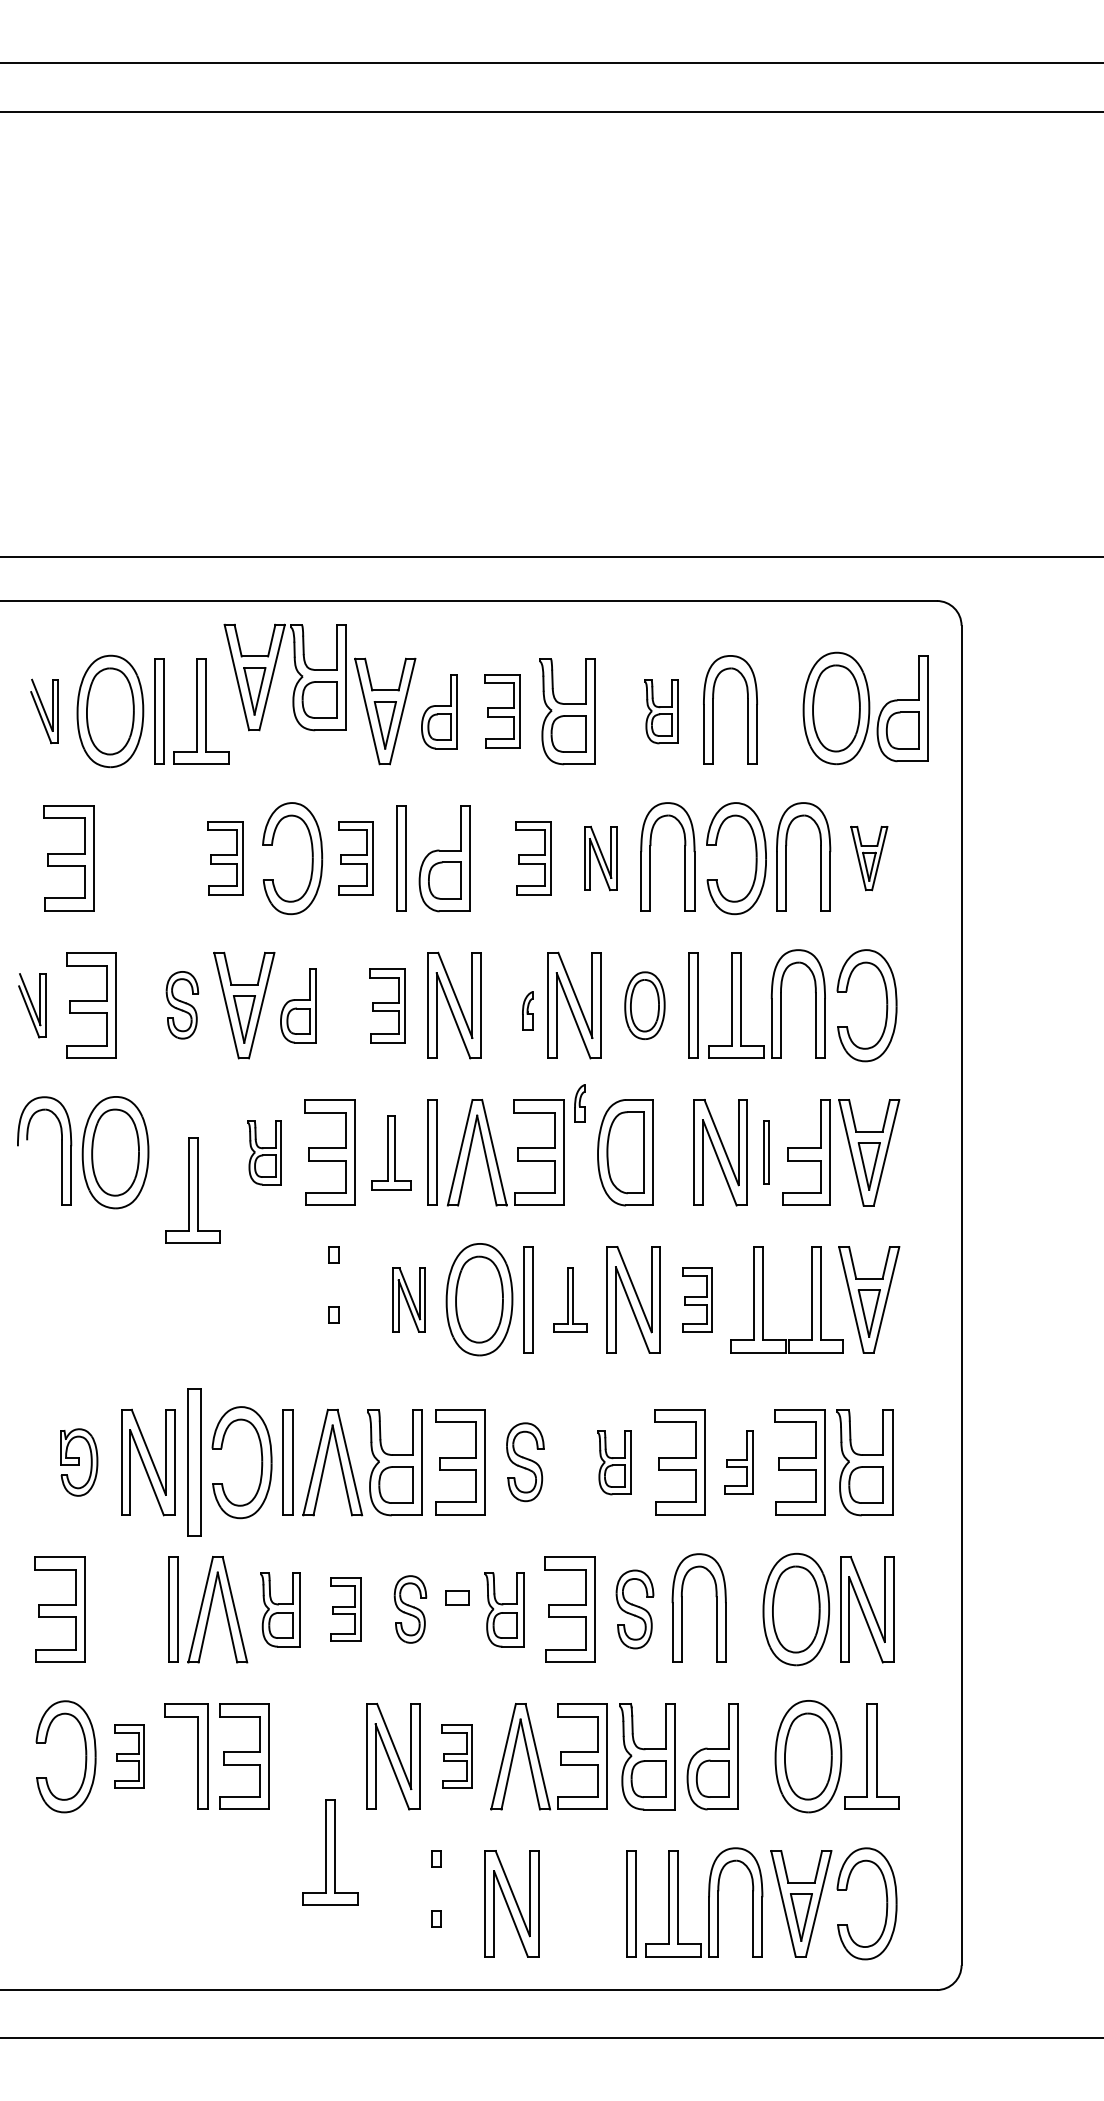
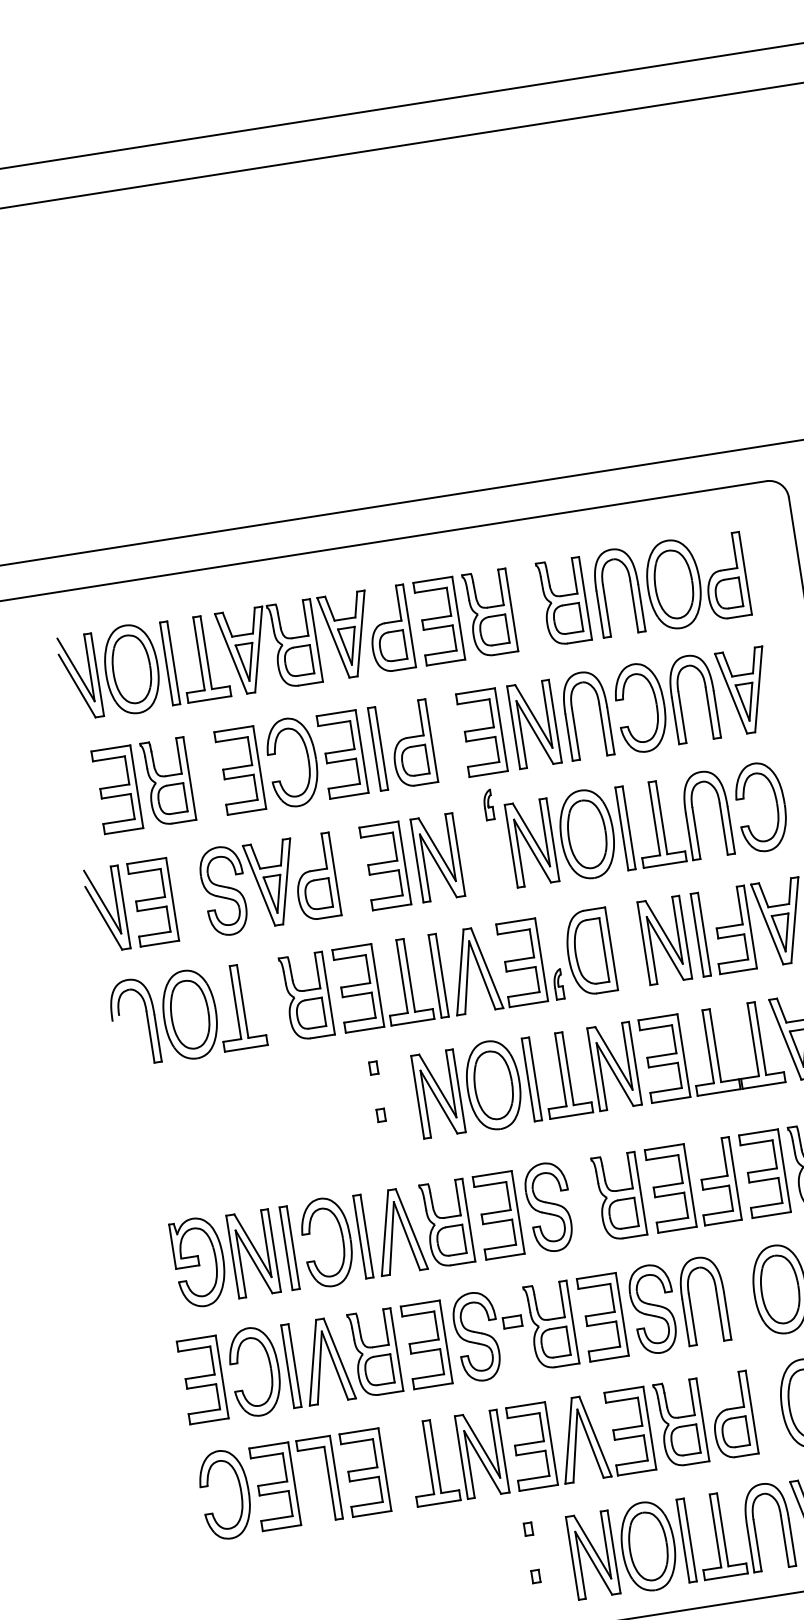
part: (273, 677) -> (259, 649), moved
part: (865, 708) -> (696, 580), moved
part: (44, 711) -> (80, 677), size x1.67
part: (439, 711) -> (389, 628), size x1.43
part: (502, 711) -> (439, 621), size x1.43
part: (661, 711) -> (564, 601), size x1.67
part: (133, 858) -> (168, 781), added
part: (225, 858) -> (240, 770), size x1.43
part: (355, 858) -> (342, 754), size x1.43
part: (533, 858) -> (481, 732), size x1.43
part: (600, 858) -> (534, 724), size x1.67
part: (869, 858) -> (745, 691), size x1.67
part: (182, 1004) -> (224, 890), size x1.67
part: (32, 1005) -> (106, 909), size x1.67
part: (298, 1005) -> (315, 876), size x1.43
part: (387, 1005) -> (385, 865), size x1.43
part: (644, 1005) -> (586, 834), size x1.67
part: (527, 1010) -> (488, 804), moved
part: (579, 1103) -> (558, 984), moved
part: (264, 1152) -> (306, 996), size x1.67
part: (391, 1152) -> (406, 980), size x1.43
part: (766, 1152) -> (700, 934), size x1.67
part: (192, 1190) -> (239, 1006), moved
part: (409, 1299) -> (438, 1093), size x1.67
part: (570, 1299) -> (564, 1074), size x1.67
part: (697, 1299) -> (664, 1058), size x1.67
part: (525, 1461) -> (549, 1206), size x1.43
part: (79, 1462) -> (199, 1262), size x1.67
part: (193, 1462) -> (289, 1248), size x0.71
part: (614, 1462) -> (619, 1196), size x1.67
part: (738, 1462) -> (716, 1181), size x1.67
part: (146, 1609) -> (270, 1369), added
part: (280, 1609) -> (375, 1352), size x1.43
part: (345, 1609) -> (426, 1344), size x1.67
part: (410, 1609) -> (477, 1336), size x1.67
part: (504, 1609) -> (551, 1325), size x1.43
part: (634, 1609) -> (653, 1309), size x1.43
part: (129, 1756) -> (275, 1486), size x1.67
part: (456, 1756) -> (531, 1446), size x1.67
part: (330, 1852) -> (432, 1461), moved
part: (581, 1903) -> (647, 1546), added

